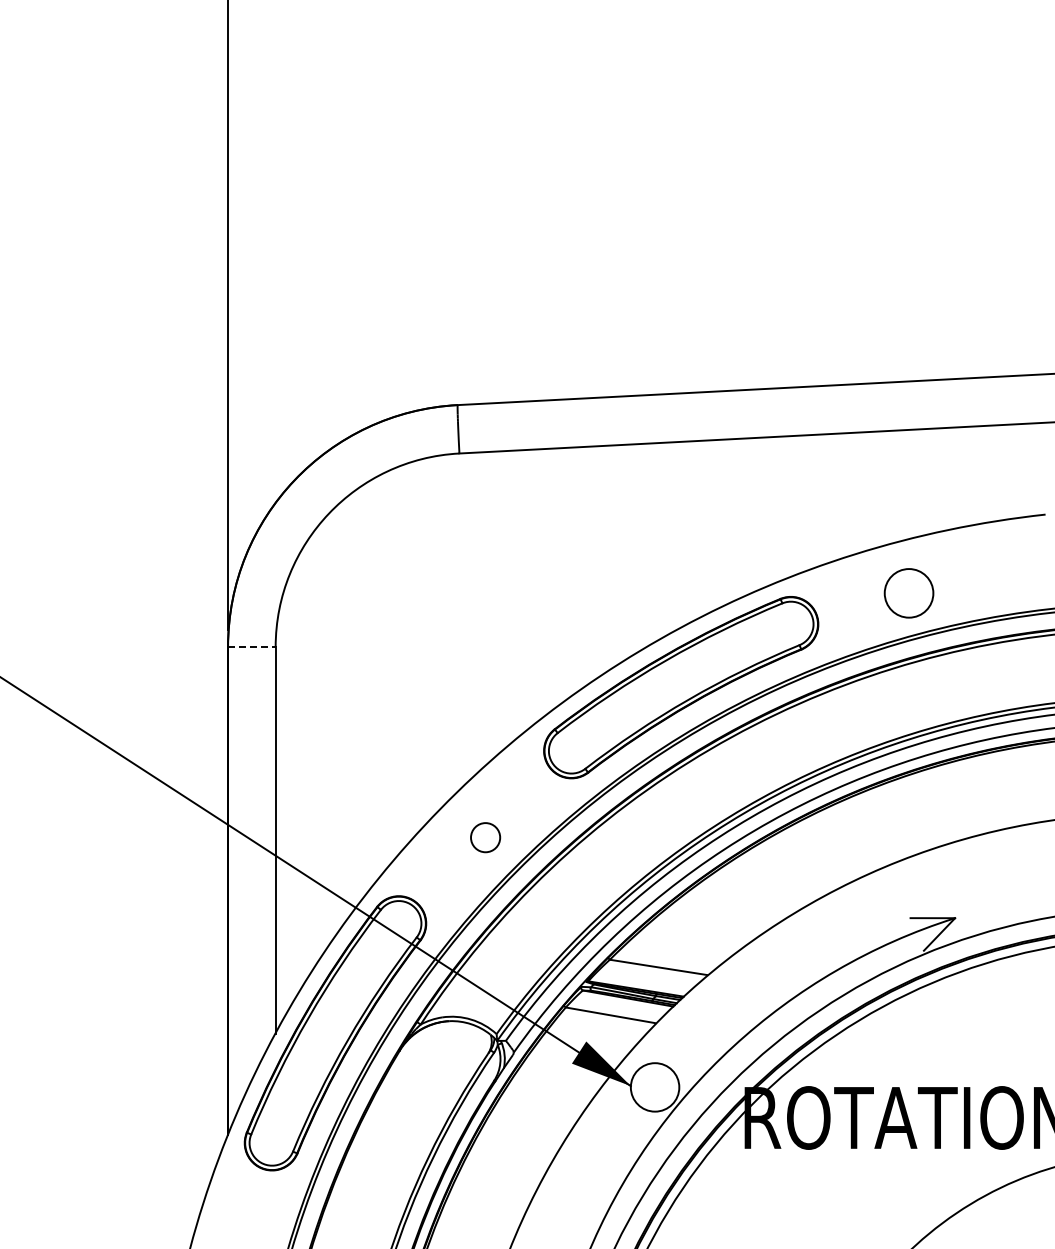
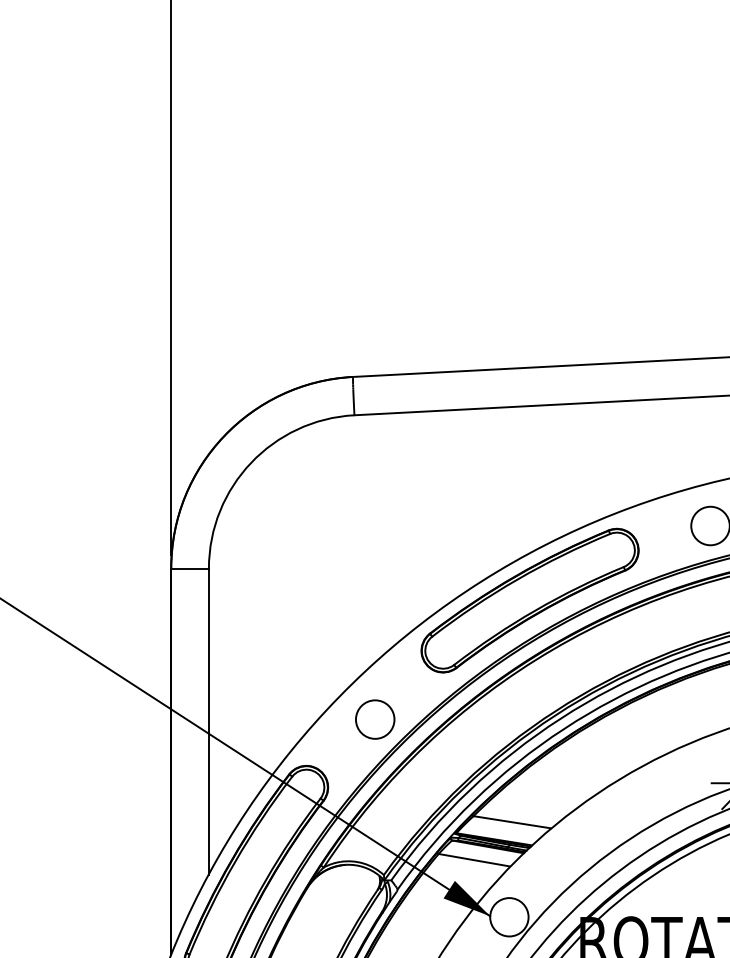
line: (251, 647) -> (189, 568), dashed -> solid
circle: (485, 837) -> (375, 719), size x1.67

